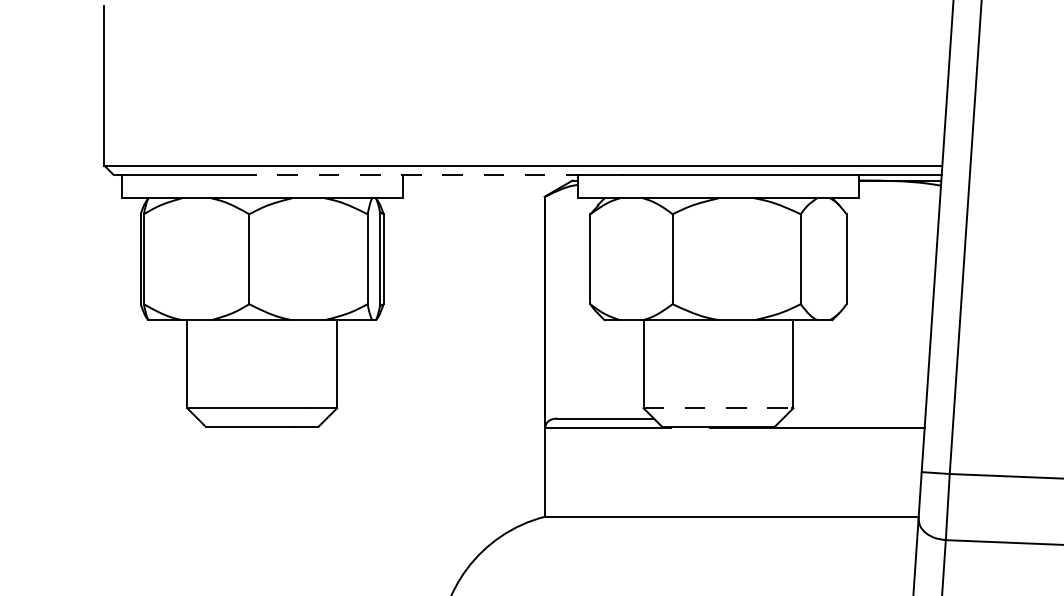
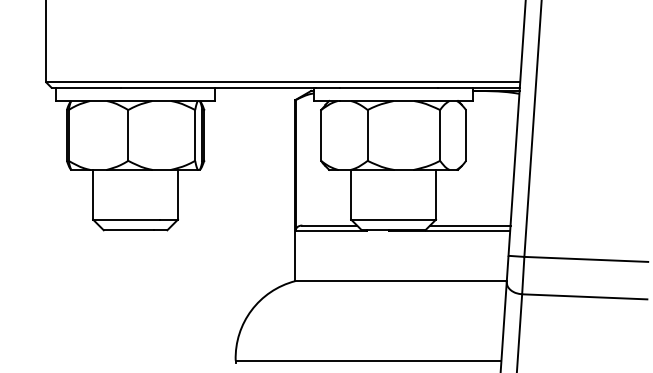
line: (408, 174) -> (218, 87), dashed -> solid
line: (718, 407) -> (393, 219), dashed -> solid
line: (854, 418) -> (470, 225), added

